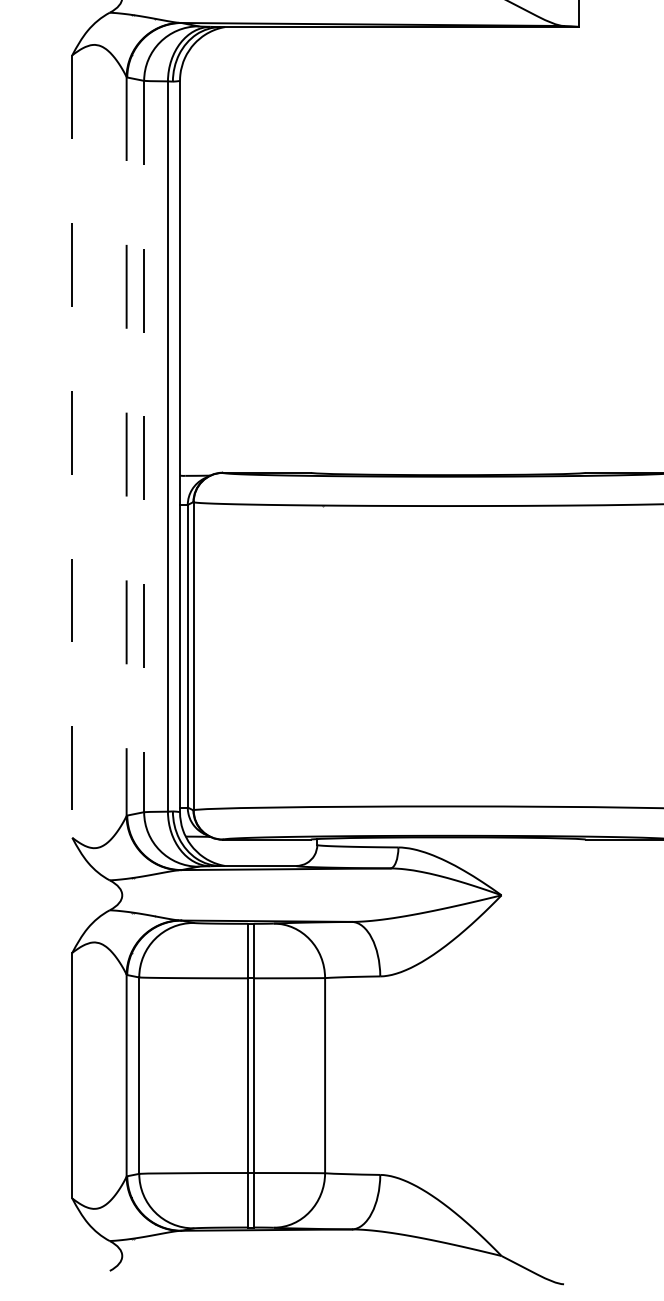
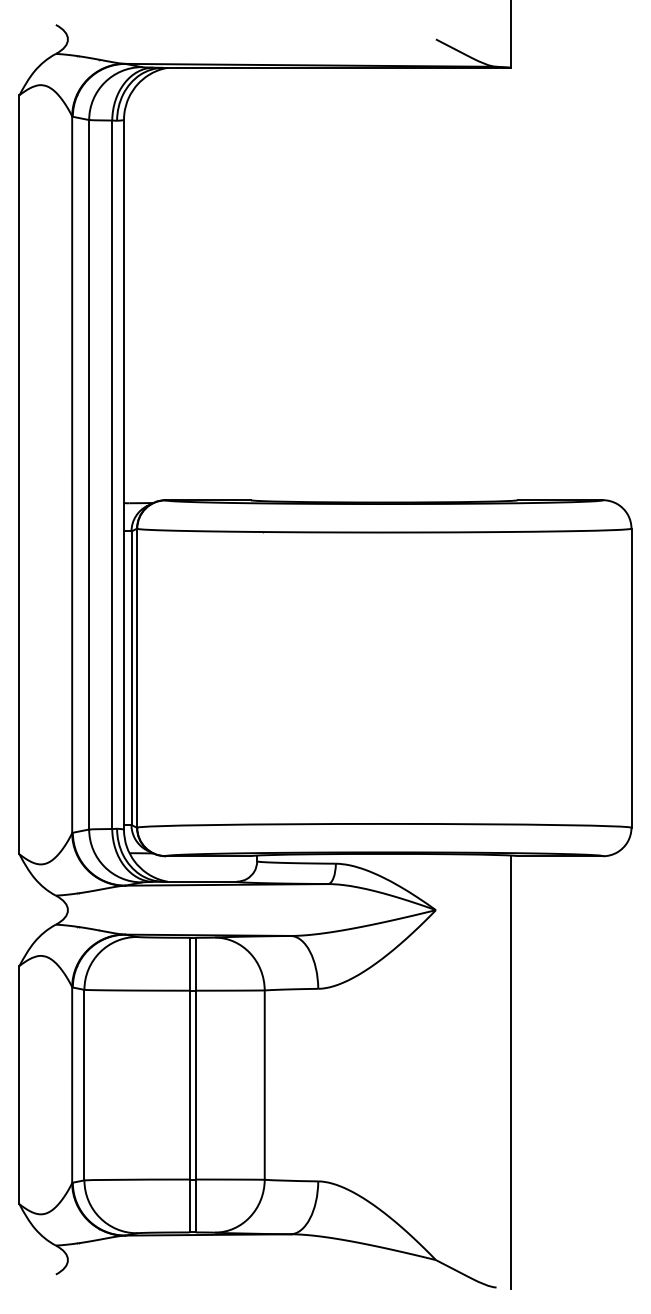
line: (72, 446) -> (19, 474), dashed -> solid
line: (144, 446) -> (89, 474), dashed -> solid
line: (126, 447) -> (72, 475), dashed -> solid
line: (579, 1061) -> (511, 1071), added

